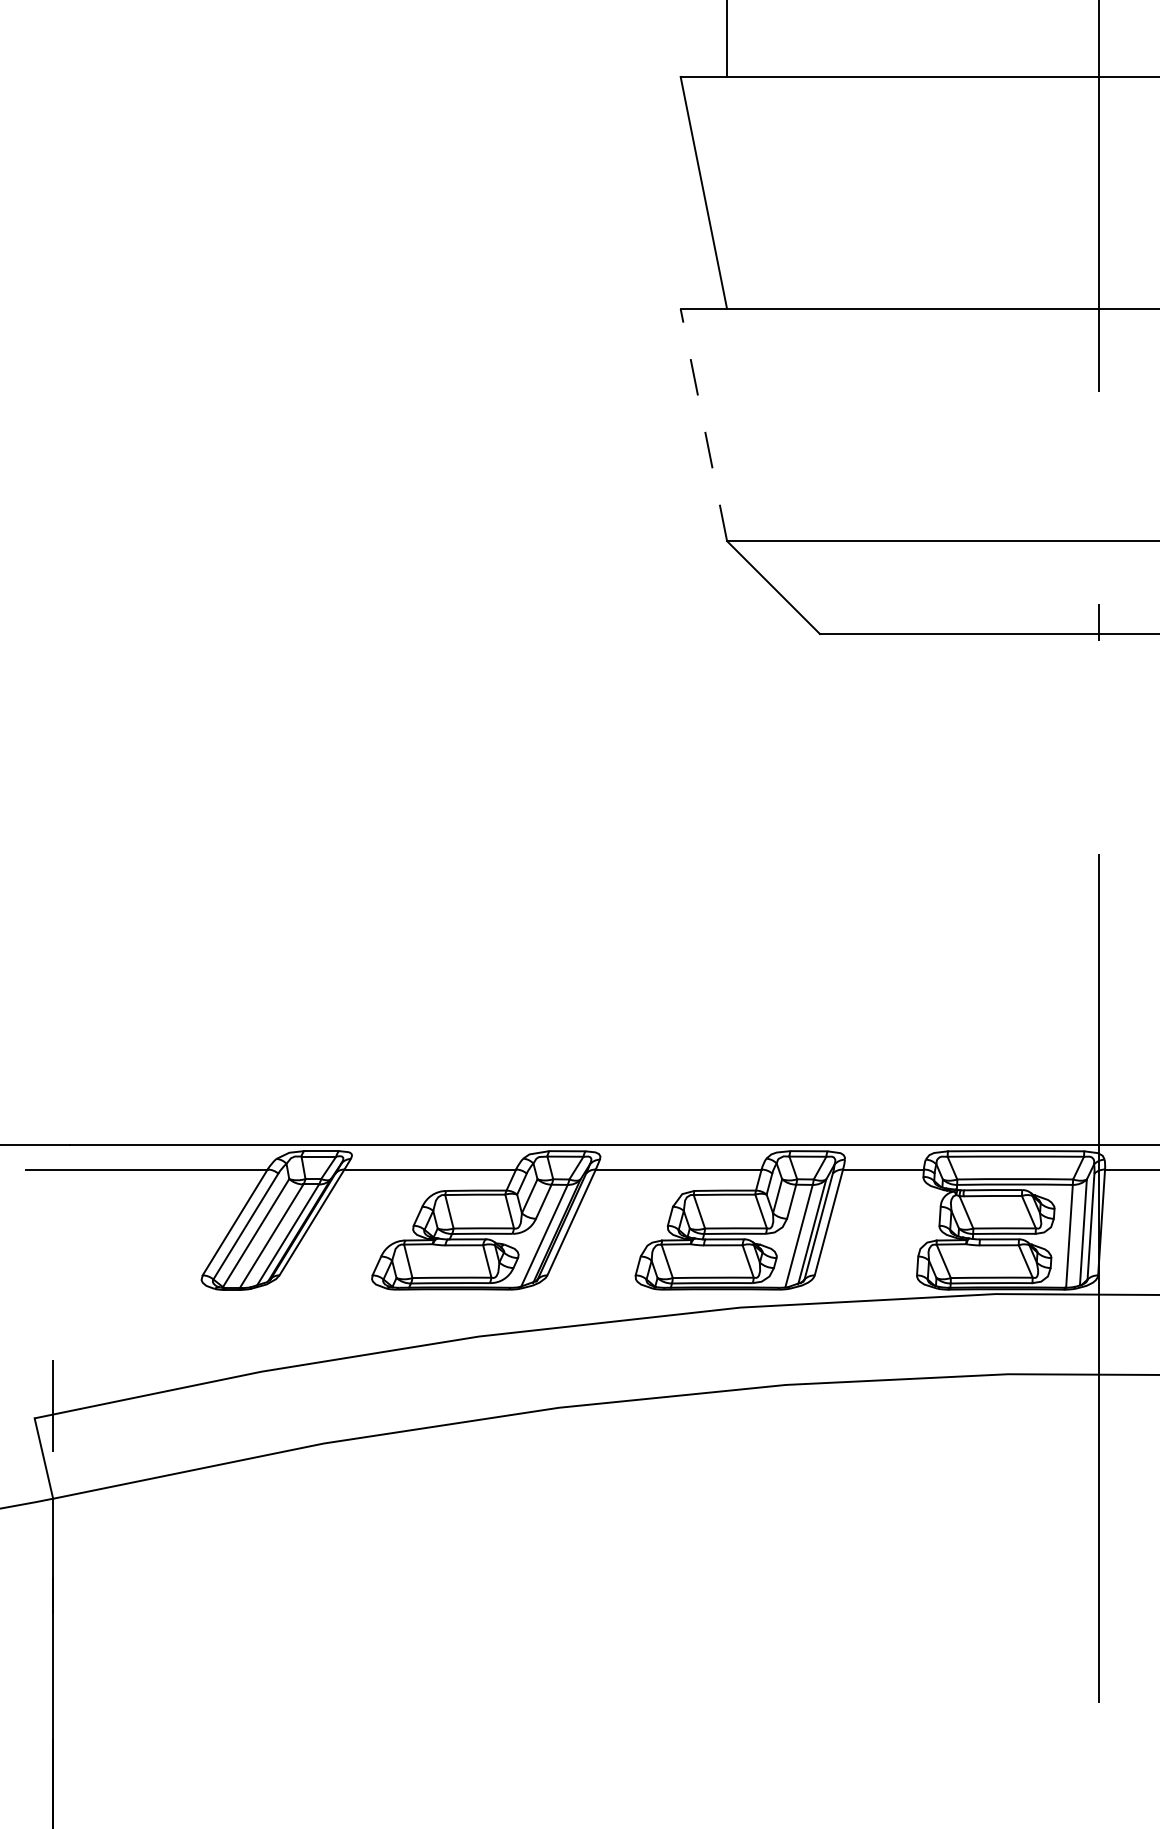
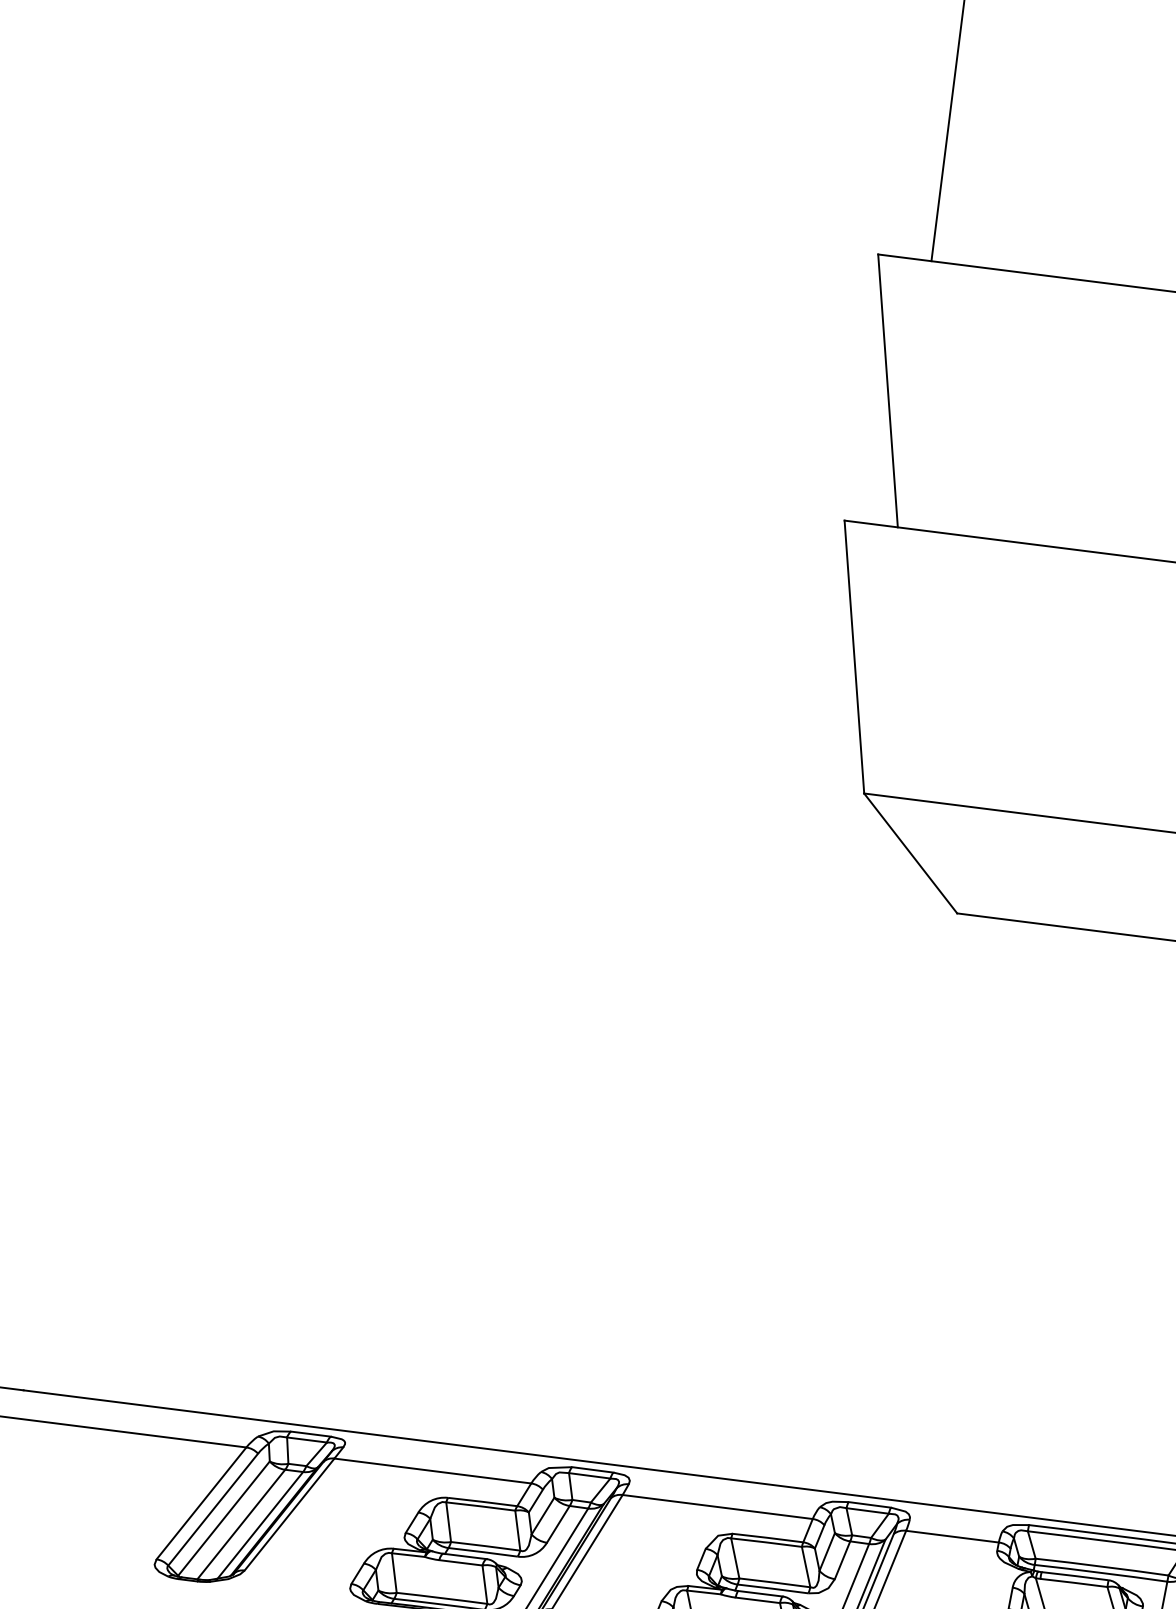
line: (703, 424) -> (854, 656), dashed -> solid

